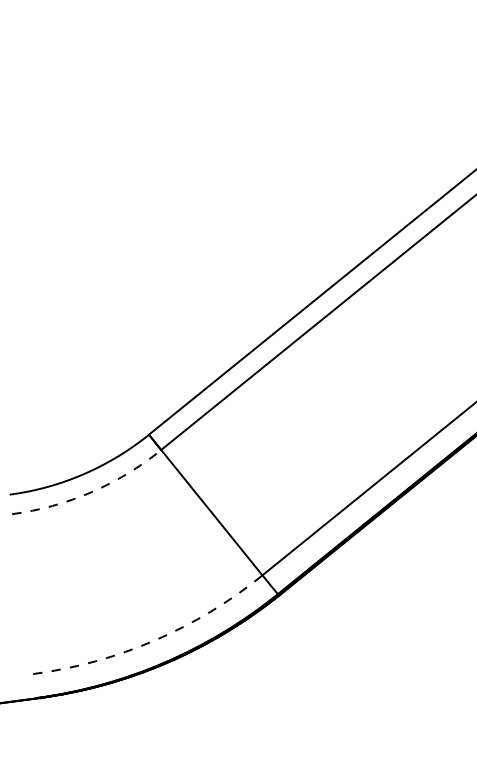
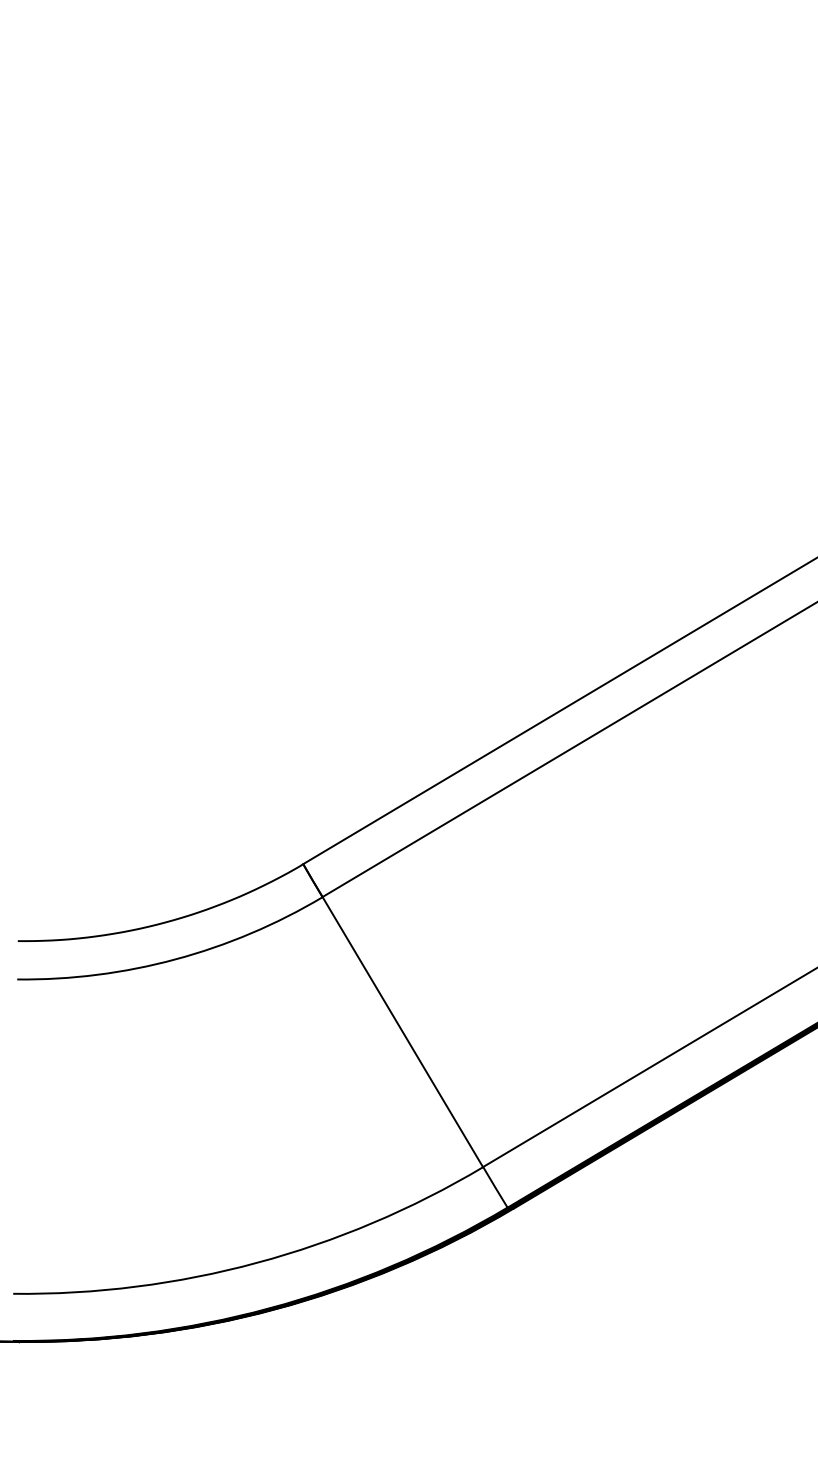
arc: (91, 492) -> (176, 959), dashed -> solid
arc: (154, 640) -> (256, 1262), dashed -> solid

